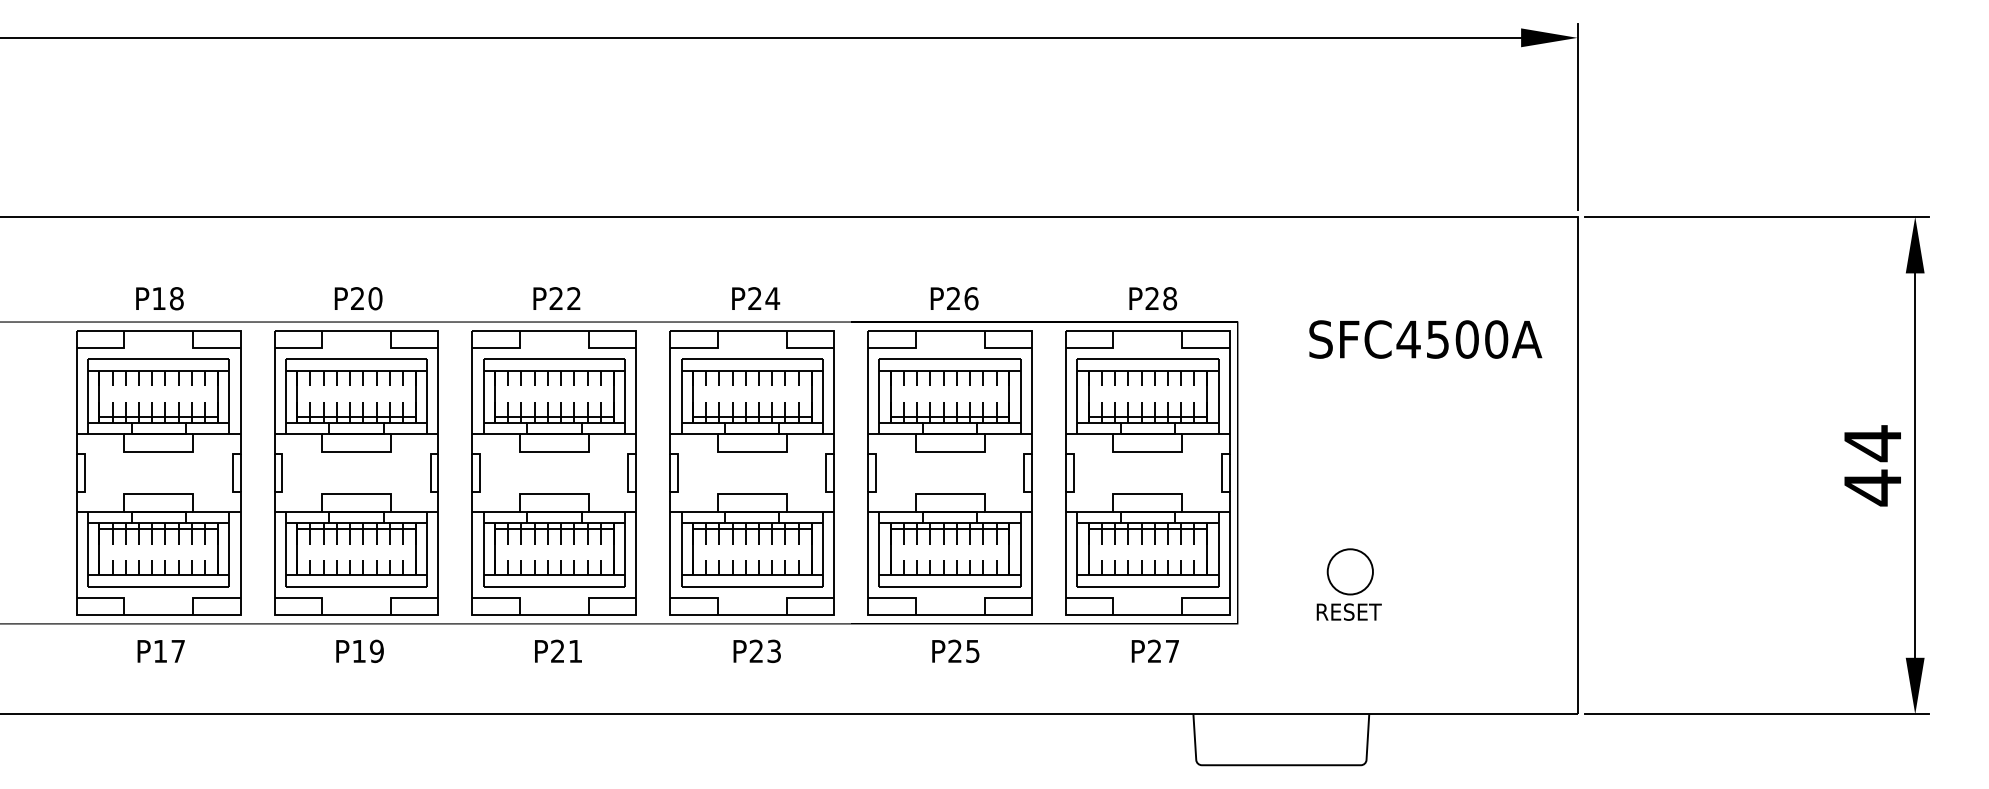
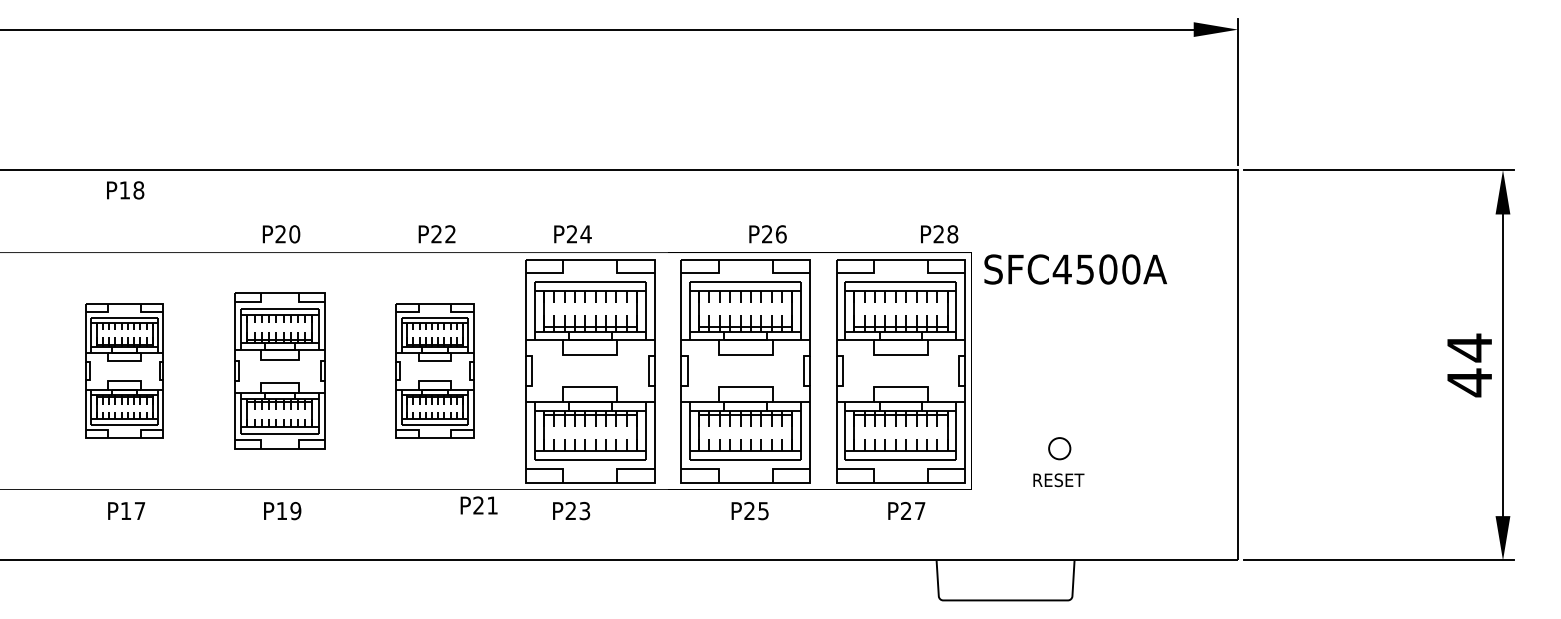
text: (159, 298) -> (125, 190), moved
text: (756, 298) -> (573, 234), moved
text: (954, 298) -> (767, 234), moved
text: (1153, 298) -> (939, 234), moved
text: (1425, 339) -> (1075, 269), moved
part: (158, 472) -> (124, 370), size x0.6
part: (356, 472) -> (279, 370), size x0.7
part: (553, 472) -> (434, 370), size x0.6
circle: (1349, 571) -> (1059, 448), size x0.6
text: (558, 650) -> (479, 504), moved
text: (756, 650) -> (570, 510), moved

